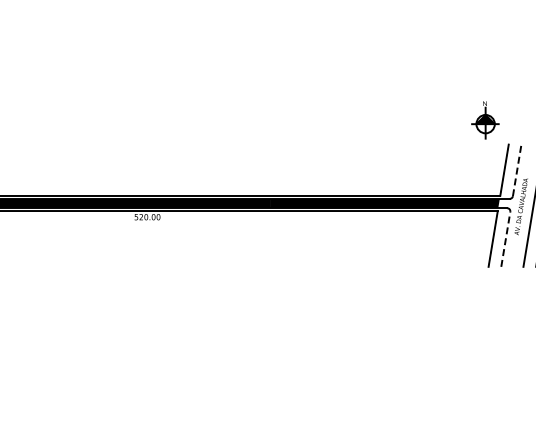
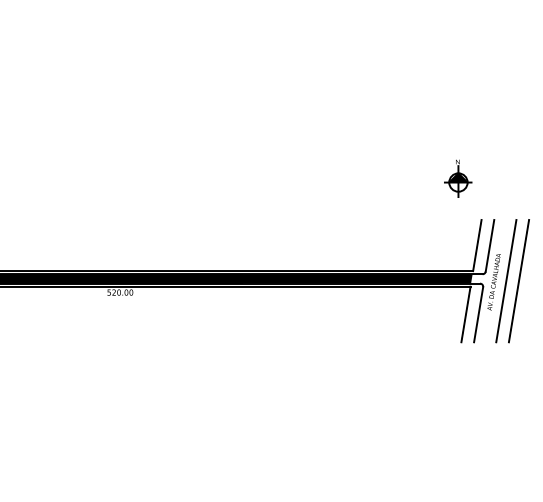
part: (485, 120) -> (458, 178), moved
line: (517, 170) -> (490, 245), dashed -> solid
line: (505, 239) -> (478, 314), dashed -> solid

